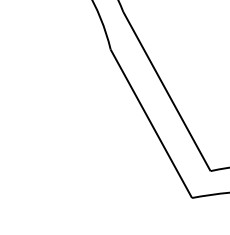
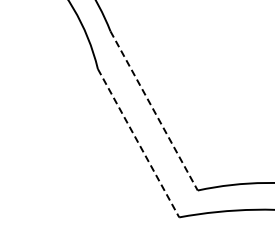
line: (167, 91) -> (154, 110), solid -> dashed
line: (151, 124) -> (138, 143), solid -> dashed

